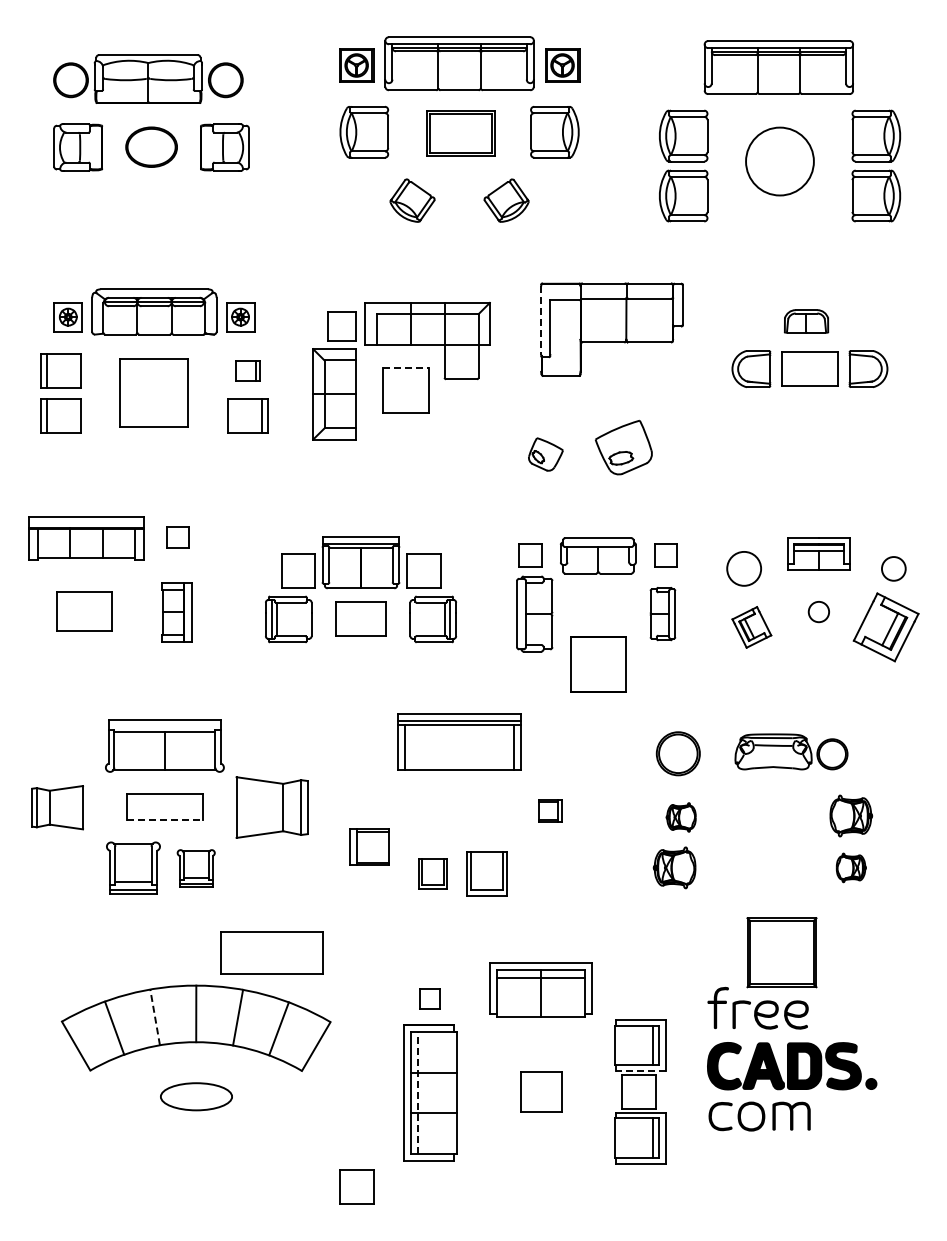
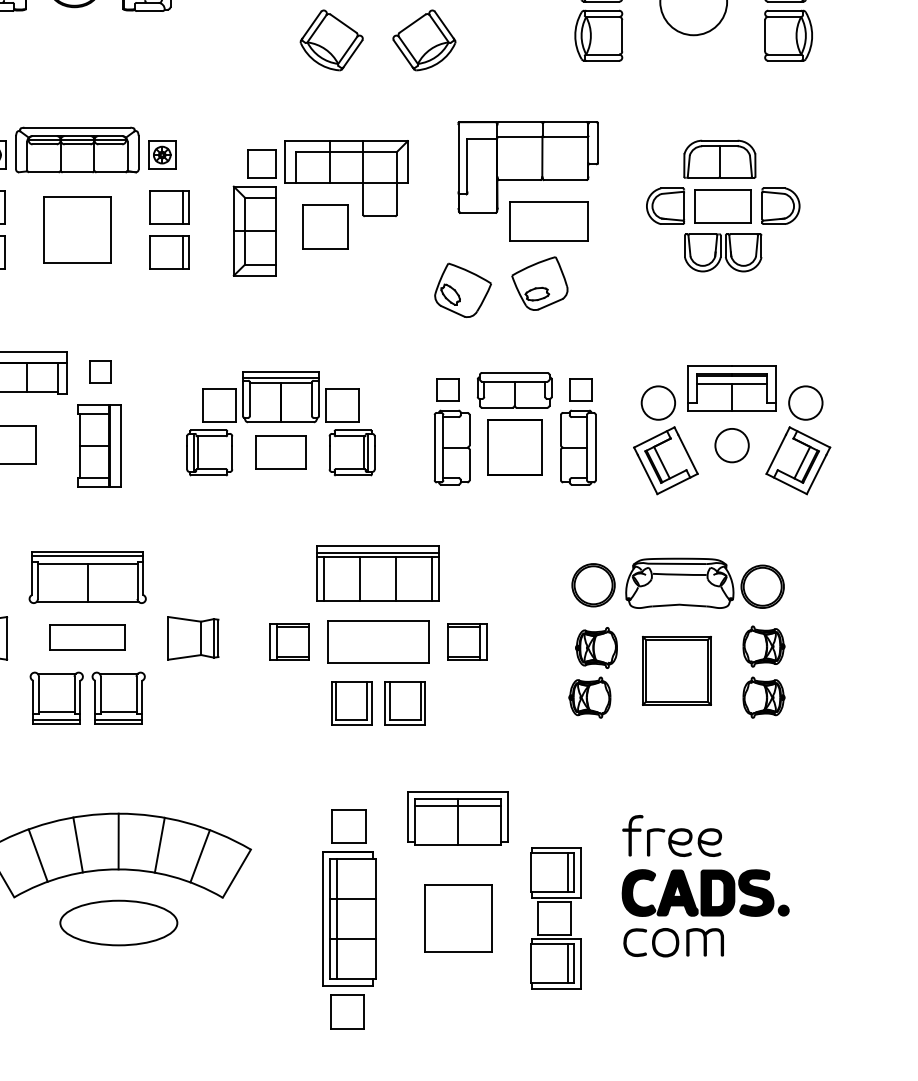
part: (412, 200) -> (331, 40), size x1.43
part: (506, 200) -> (424, 40), size x1.43
line: (541, 320) -> (458, 158), dashed -> solid
part: (806, 321) -> (719, 159), size x1.67
line: (406, 367) -> (325, 204), dashed -> solid
part: (247, 370) -> (169, 207), size x1.67
part: (632, 384) -> (548, 221), added
part: (809, 416) -> (722, 252), added
part: (545, 454) -> (462, 290), size x1.67
part: (818, 553) -> (731, 387), size x1.43
circle: (893, 568) -> (805, 402), size x1.43
circle: (818, 611) -> (731, 445), size x1.67
part: (176, 612) -> (99, 446), size x1.43
part: (662, 613) -> (577, 447), size x1.43
part: (751, 627) -> (665, 460), size x1.67
part: (598, 664) -> (514, 447), moved
line: (164, 723) -> (87, 555), added
line: (441, 747) -> (360, 579), added
line: (477, 747) -> (395, 579), added
part: (791, 751) -> (705, 583), size x1.43
part: (271, 807) -> (192, 638), size x0.71
part: (550, 810) -> (467, 641), size x1.67
part: (680, 817) -> (595, 648), size x1.43
line: (165, 819) -> (88, 650), dashed -> solid
part: (369, 846) -> (289, 641), moved
part: (195, 867) -> (117, 697), size x1.43
part: (851, 867) -> (764, 697), size x1.43
part: (432, 873) -> (351, 703), size x1.43
part: (271, 952) -> (377, 641), moved
part: (781, 952) -> (676, 670), moved
part: (429, 998) -> (348, 826), size x1.67
line: (155, 1016) -> (78, 844), dashed -> solid
line: (640, 1070) -> (556, 897), dashed -> solid
part: (541, 1091) -> (458, 917), size x1.67
line: (417, 1092) -> (336, 918), dashed -> solid
part: (196, 1096) -> (118, 922), size x1.67
part: (356, 1186) -> (346, 1011), moved

